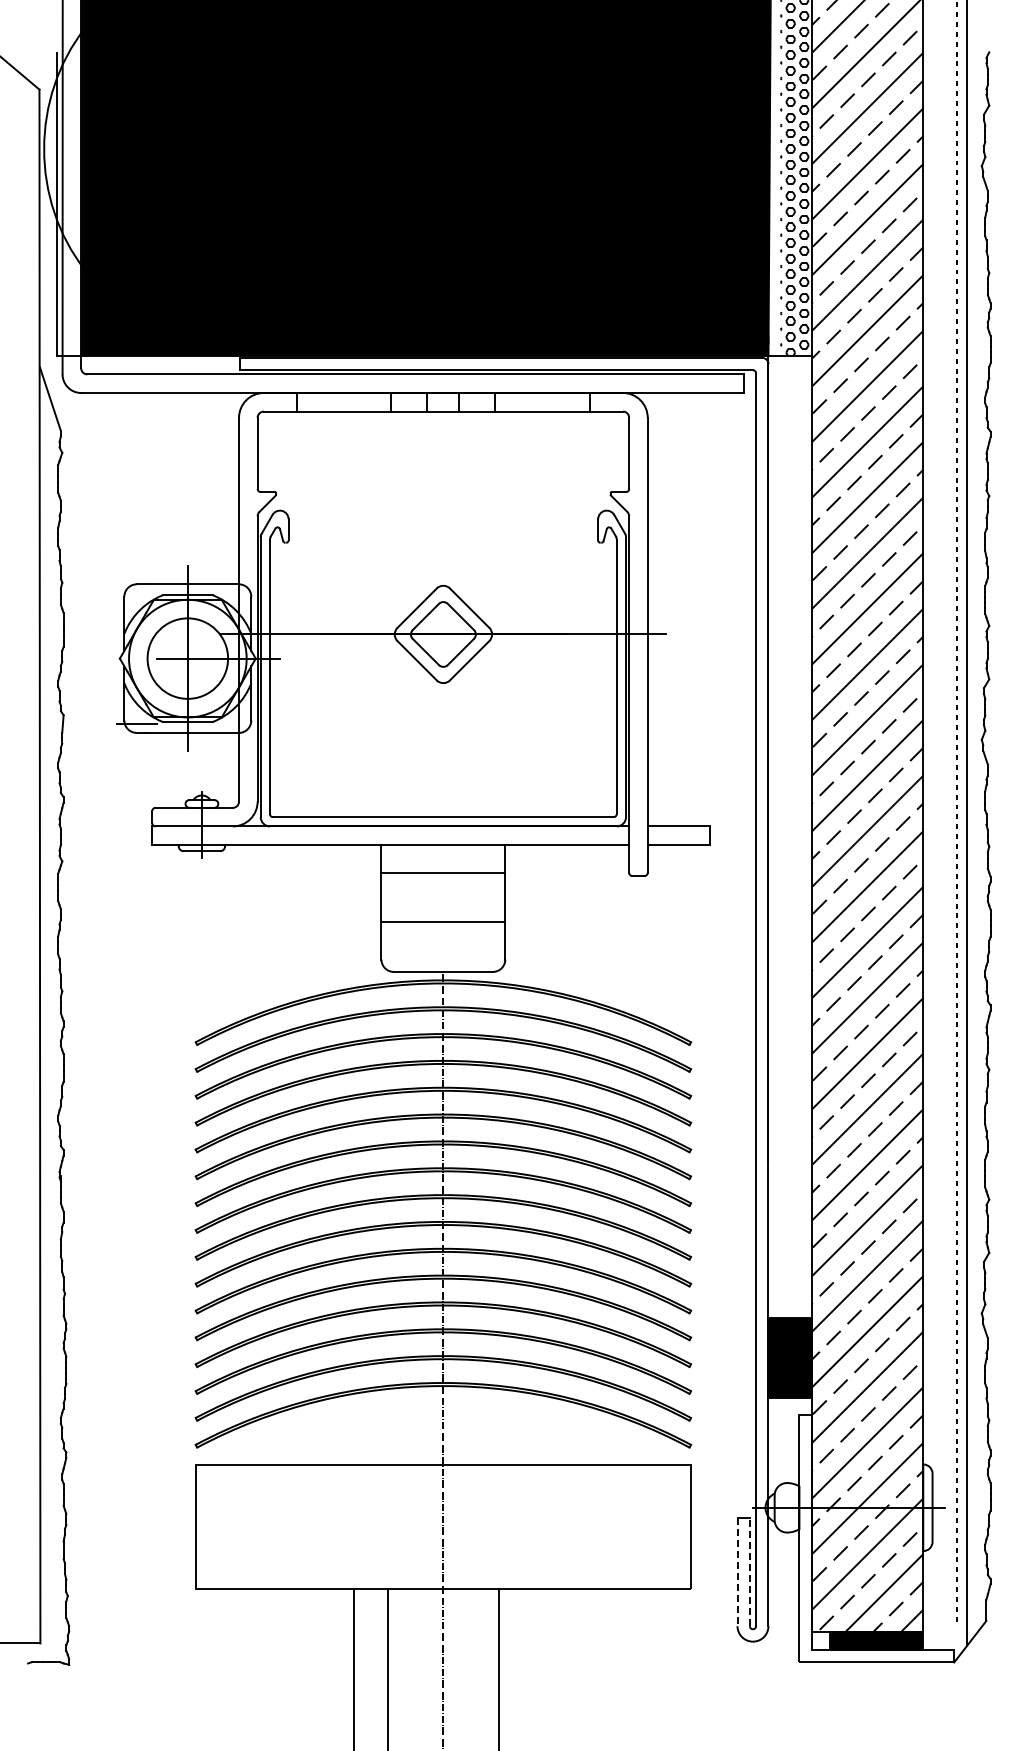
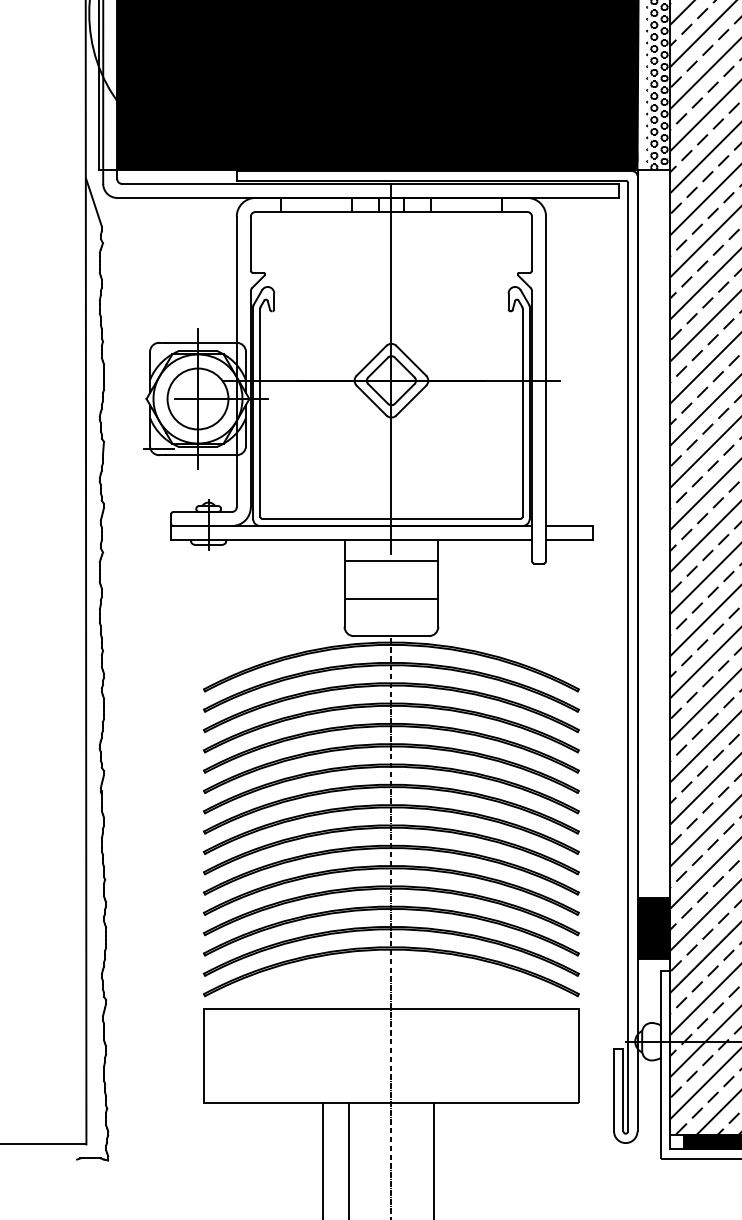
line: (443, 618) -> (391, 368), added
line: (749, 1571) -> (623, 1089), dashed -> solid
line: (737, 1572) -> (614, 1090), dashed -> solid

